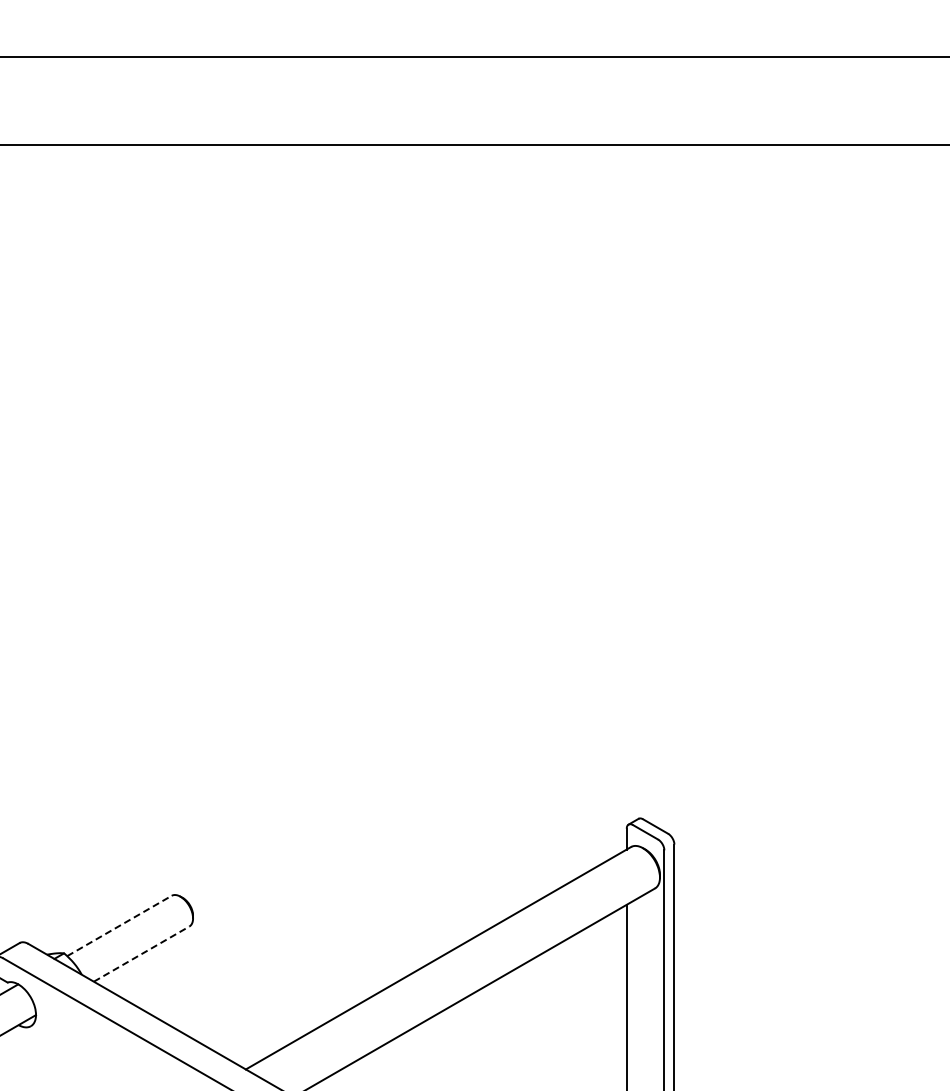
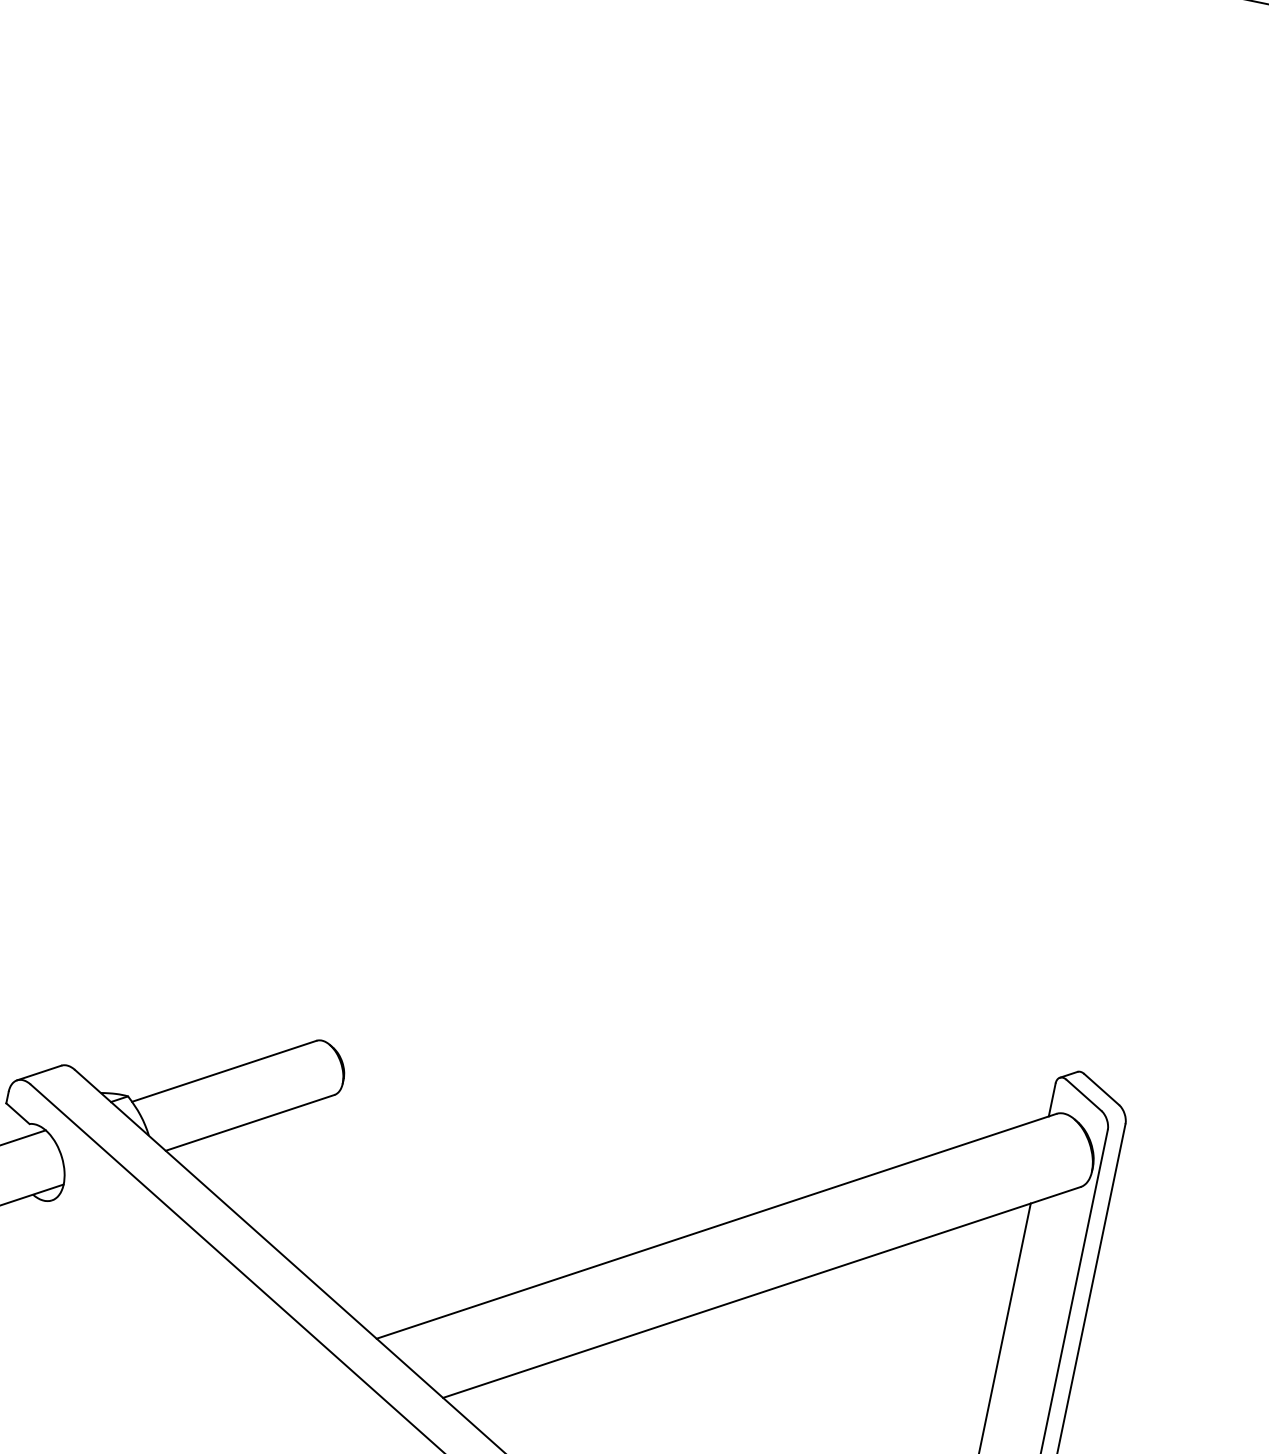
line: (119, 925) -> (224, 1070), dashed -> solid
line: (142, 953) -> (251, 1122), dashed -> solid

